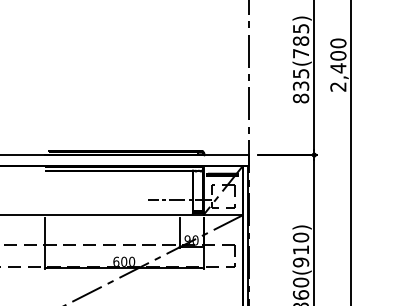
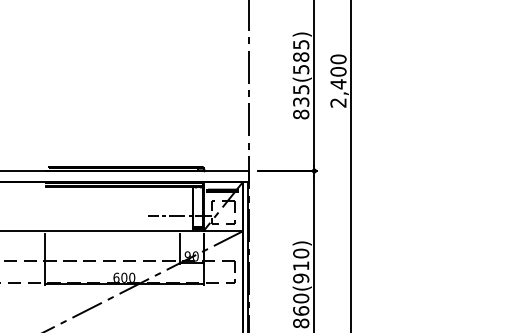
text: (301, 53) -> (301, 69), 835(785) -> 835(585)

